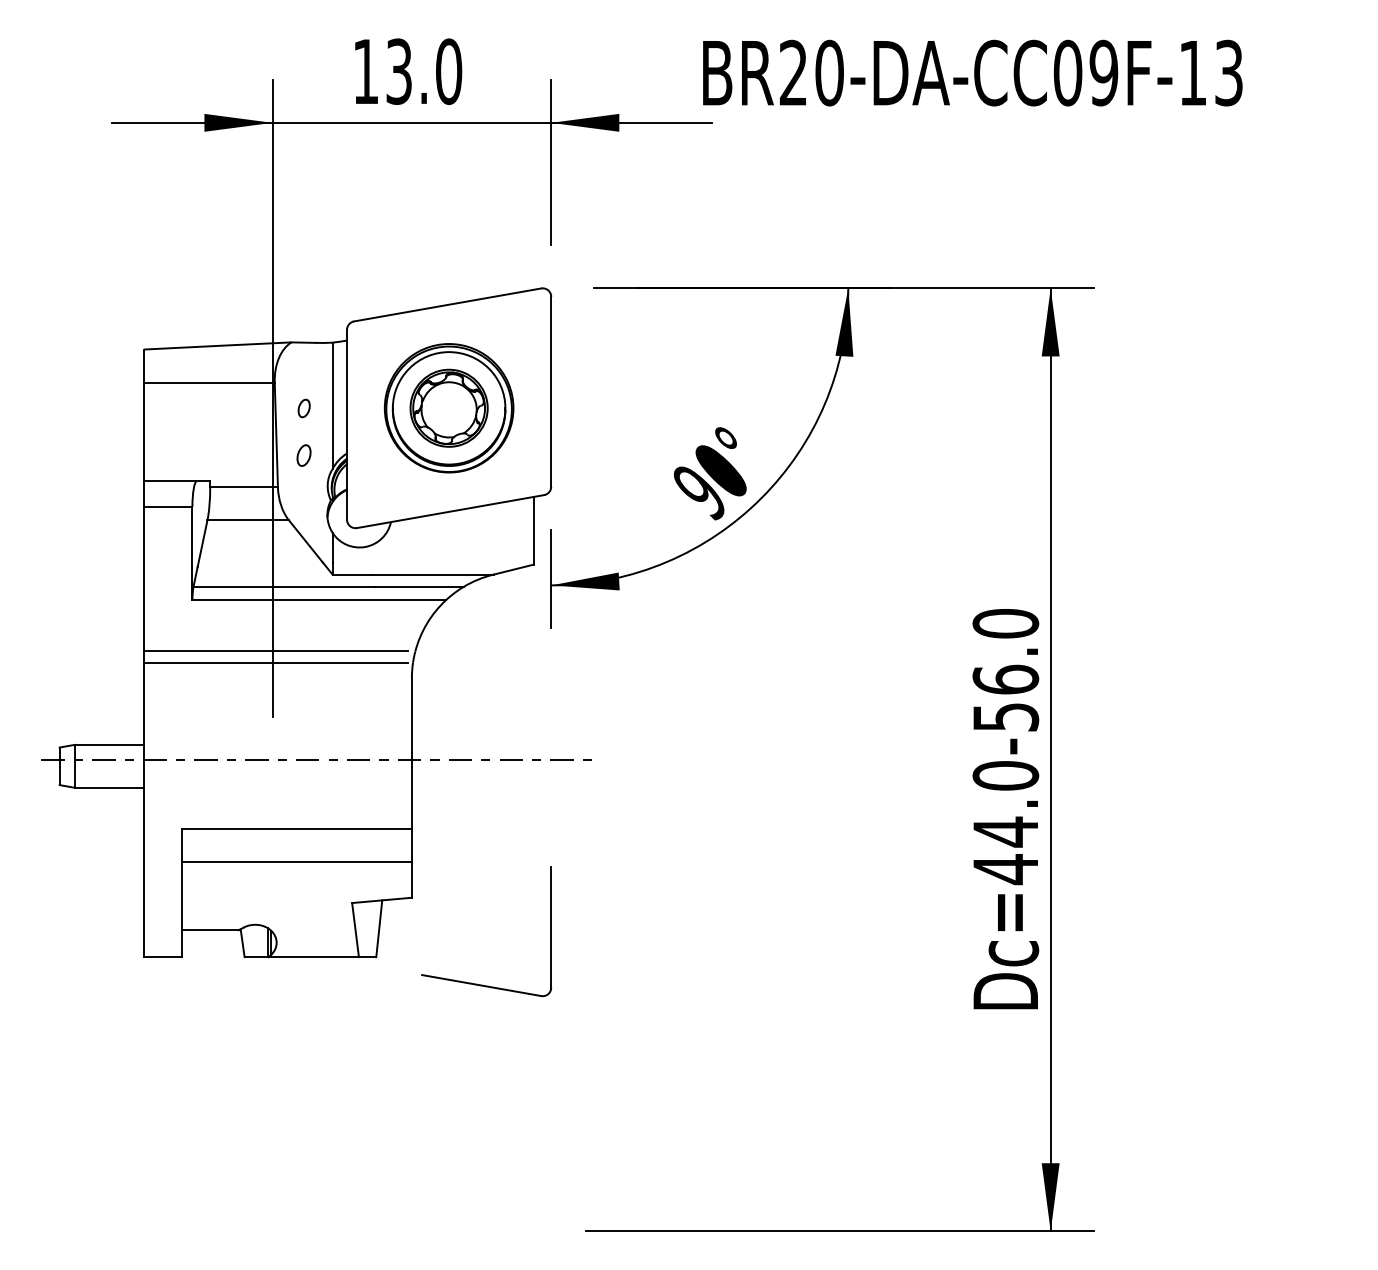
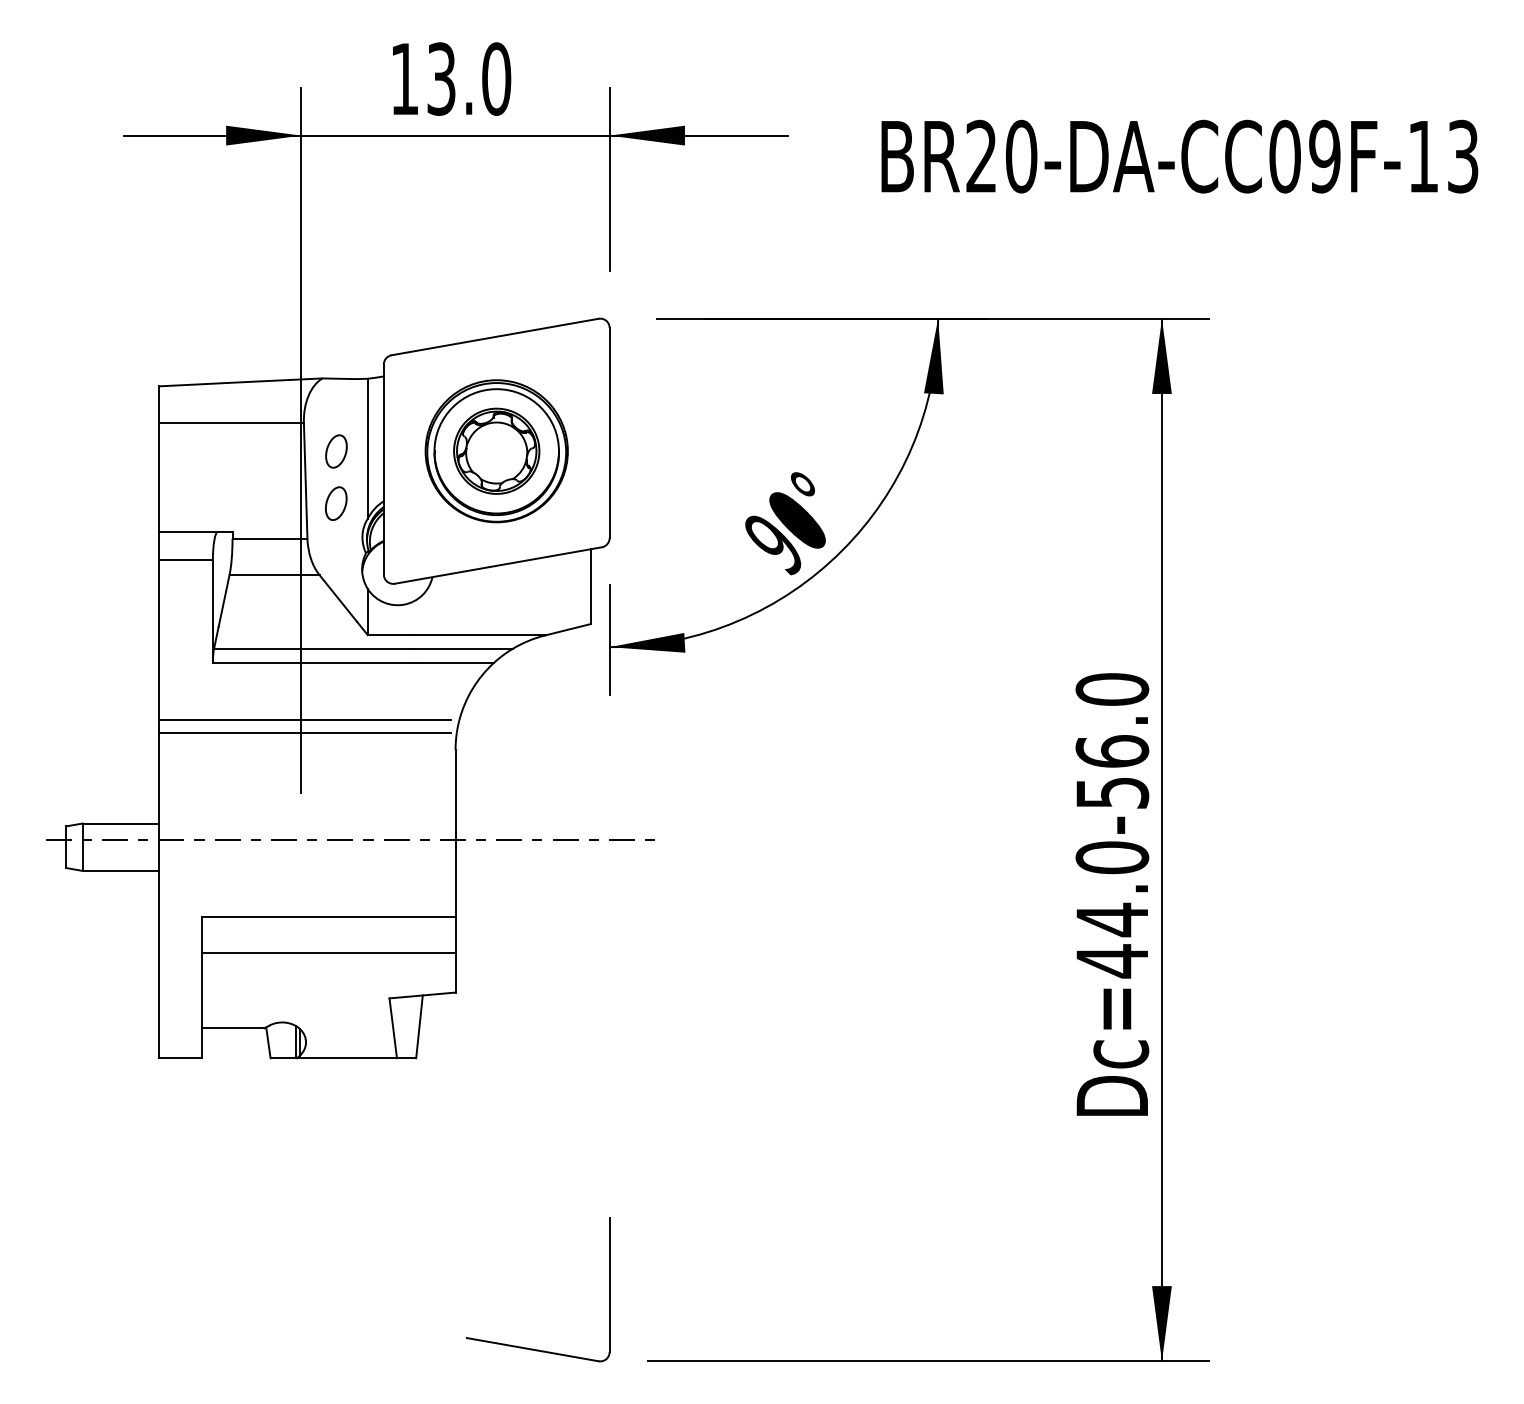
text: (972, 72) -> (1179, 156), moved
part: (304, 408) -> (336, 451), size x1.67
part: (304, 455) -> (336, 503), size x1.43
part: (476, 983) -> (527, 1347), moved

